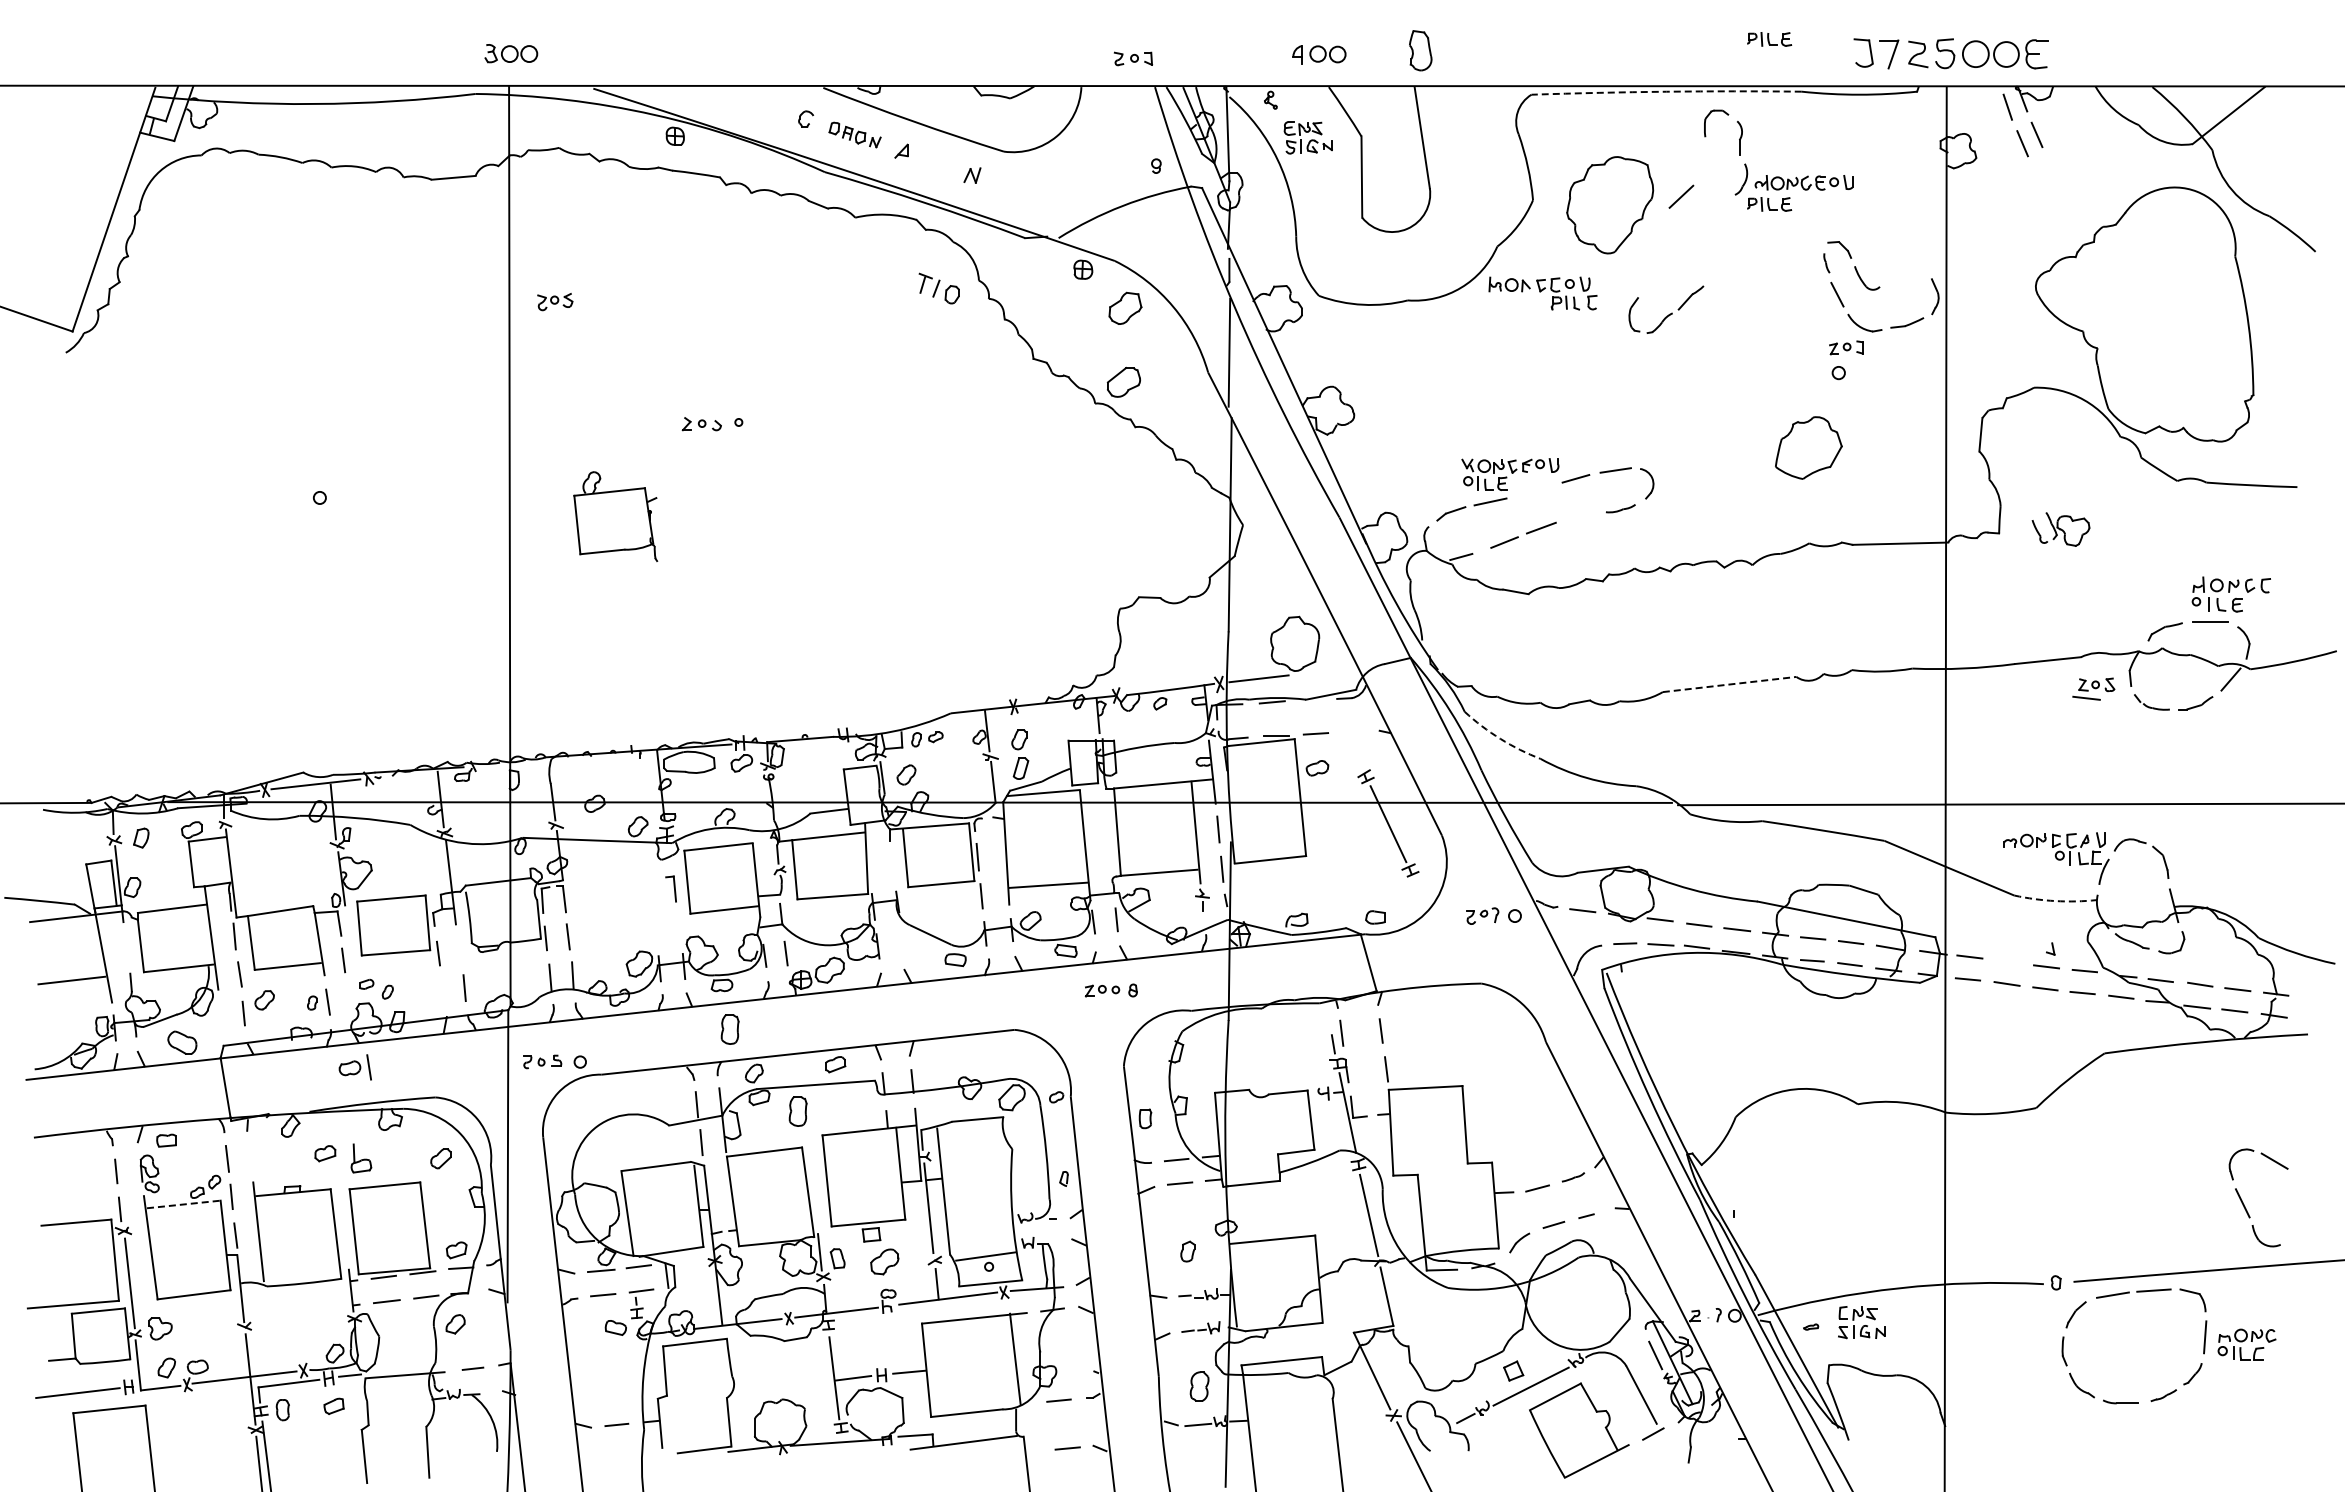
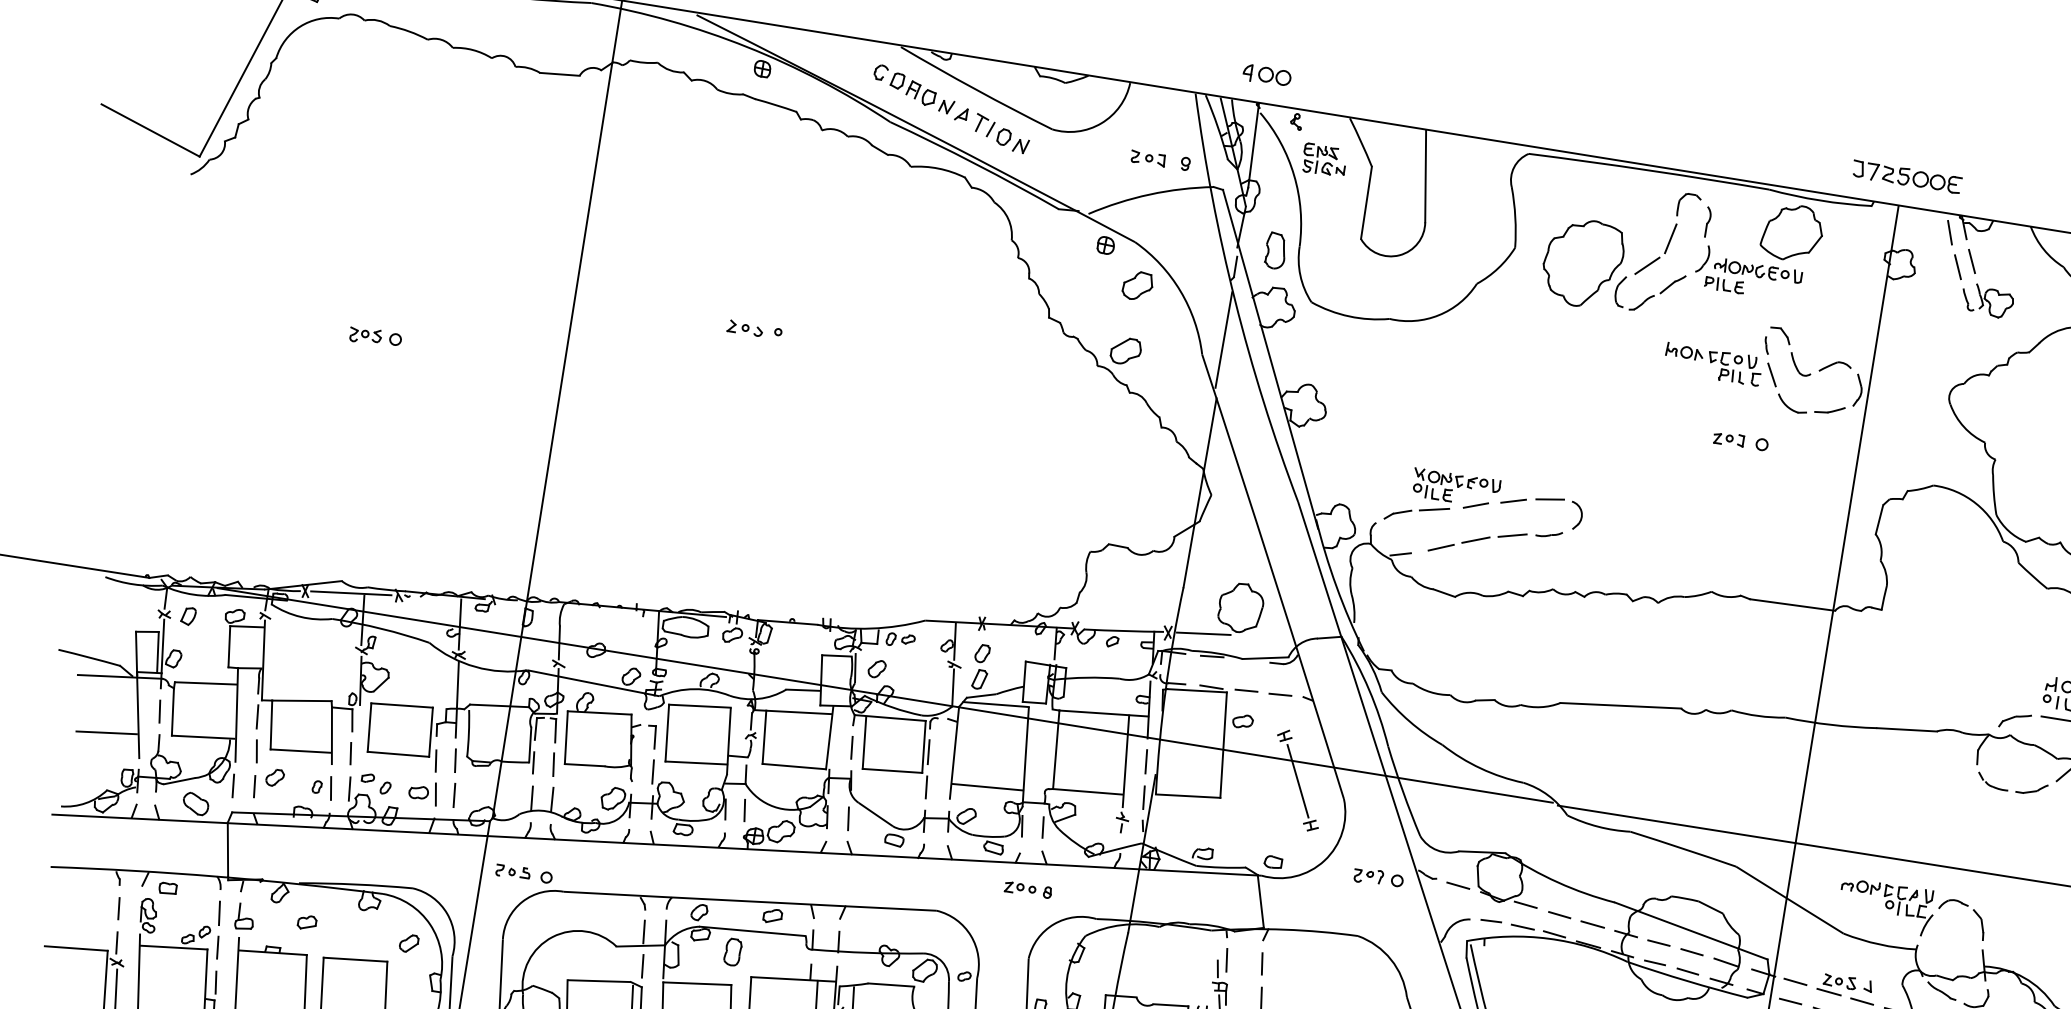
part: (1769, 39) -> (1748, 138), removed
part: (1420, 50) -> (1275, 250), moved
part: (1950, 53) -> (1906, 176), size x0.62
part: (1319, 54) -> (1267, 75), moved
part: (1132, 58) -> (1147, 158), moved
arc: (1666, 91) -> (1649, 170), dashed -> solid
part: (854, 134) -> (921, 92), size x1.43
line: (1702, 162) -> (1671, 238), added
part: (1905, 275) -> (1835, 367), added
part: (938, 288) -> (992, 129), moved
part: (1542, 293) -> (1712, 364), moved
part: (555, 302) -> (365, 336), moved
part: (1666, 309) -> (1649, 291), moved
part: (1846, 347) -> (1729, 438), moved
part: (1808, 447) -> (1792, 232), moved
line: (1535, 489) -> (1476, 504), added
part: (615, 516) -> (601, 735), moved
line: (1580, 516) -> (1512, 535), added
part: (2060, 529) -> (1987, 300), moved
line: (1730, 684) -> (1621, 705), dashed -> solid
part: (2093, 688) -> (1836, 984), moved
line: (1353, 732) -> (1280, 694), added
arc: (1500, 738) -> (1409, 721), dashed -> solid
line: (892, 865) -> (851, 747), added
arc: (2055, 901) -> (1879, 944), dashed -> solid
line: (678, 927) -> (652, 772), added
line: (901, 944) -> (848, 818), added
line: (126, 947) -> (159, 711), added
line: (459, 949) -> (455, 760), added
line: (348, 999) -> (349, 789), added
line: (220, 1016) -> (233, 785), added
part: (729, 1029) -> (683, 869), removed
part: (354, 1067) -> (422, 792), moved
part: (361, 1158) -> (245, 917), moved
line: (184, 1204) -> (174, 947), dashed -> solid

